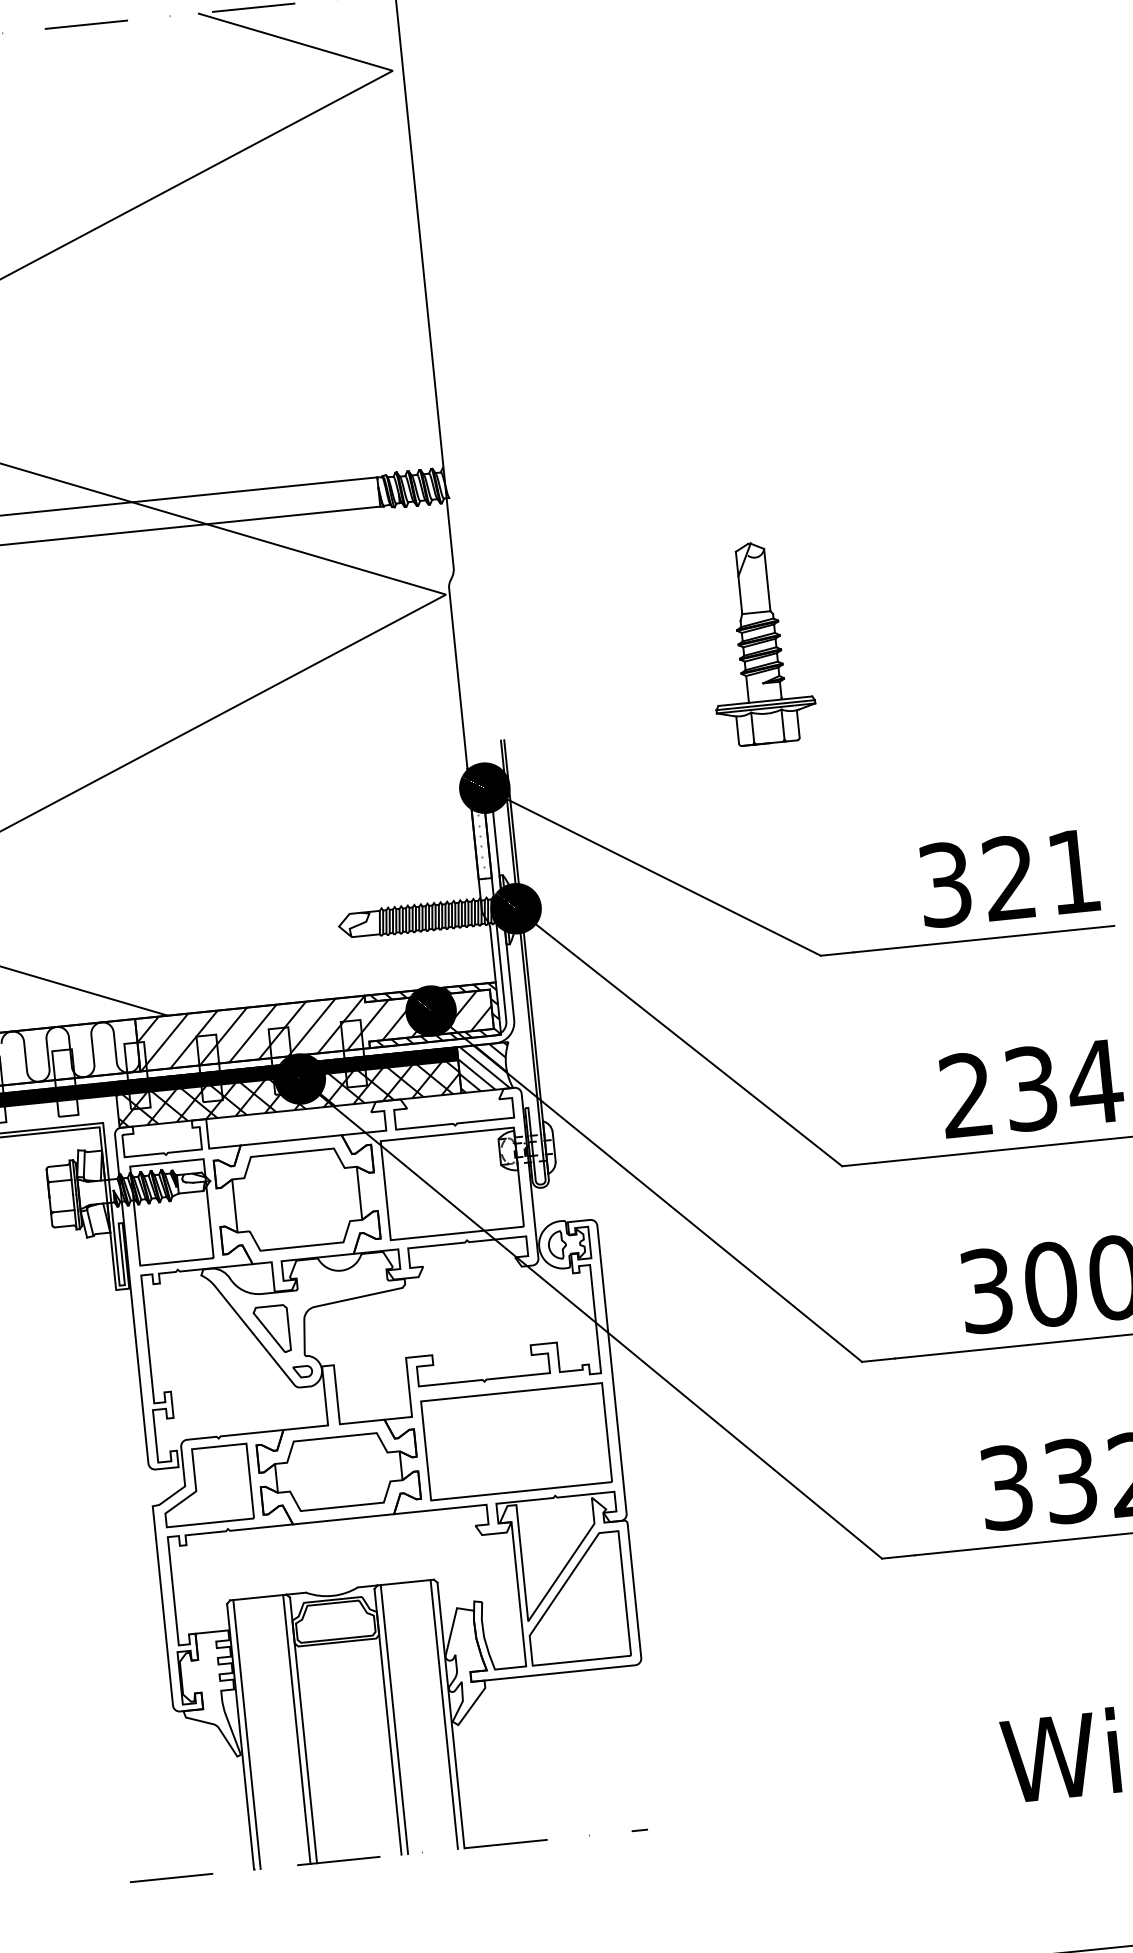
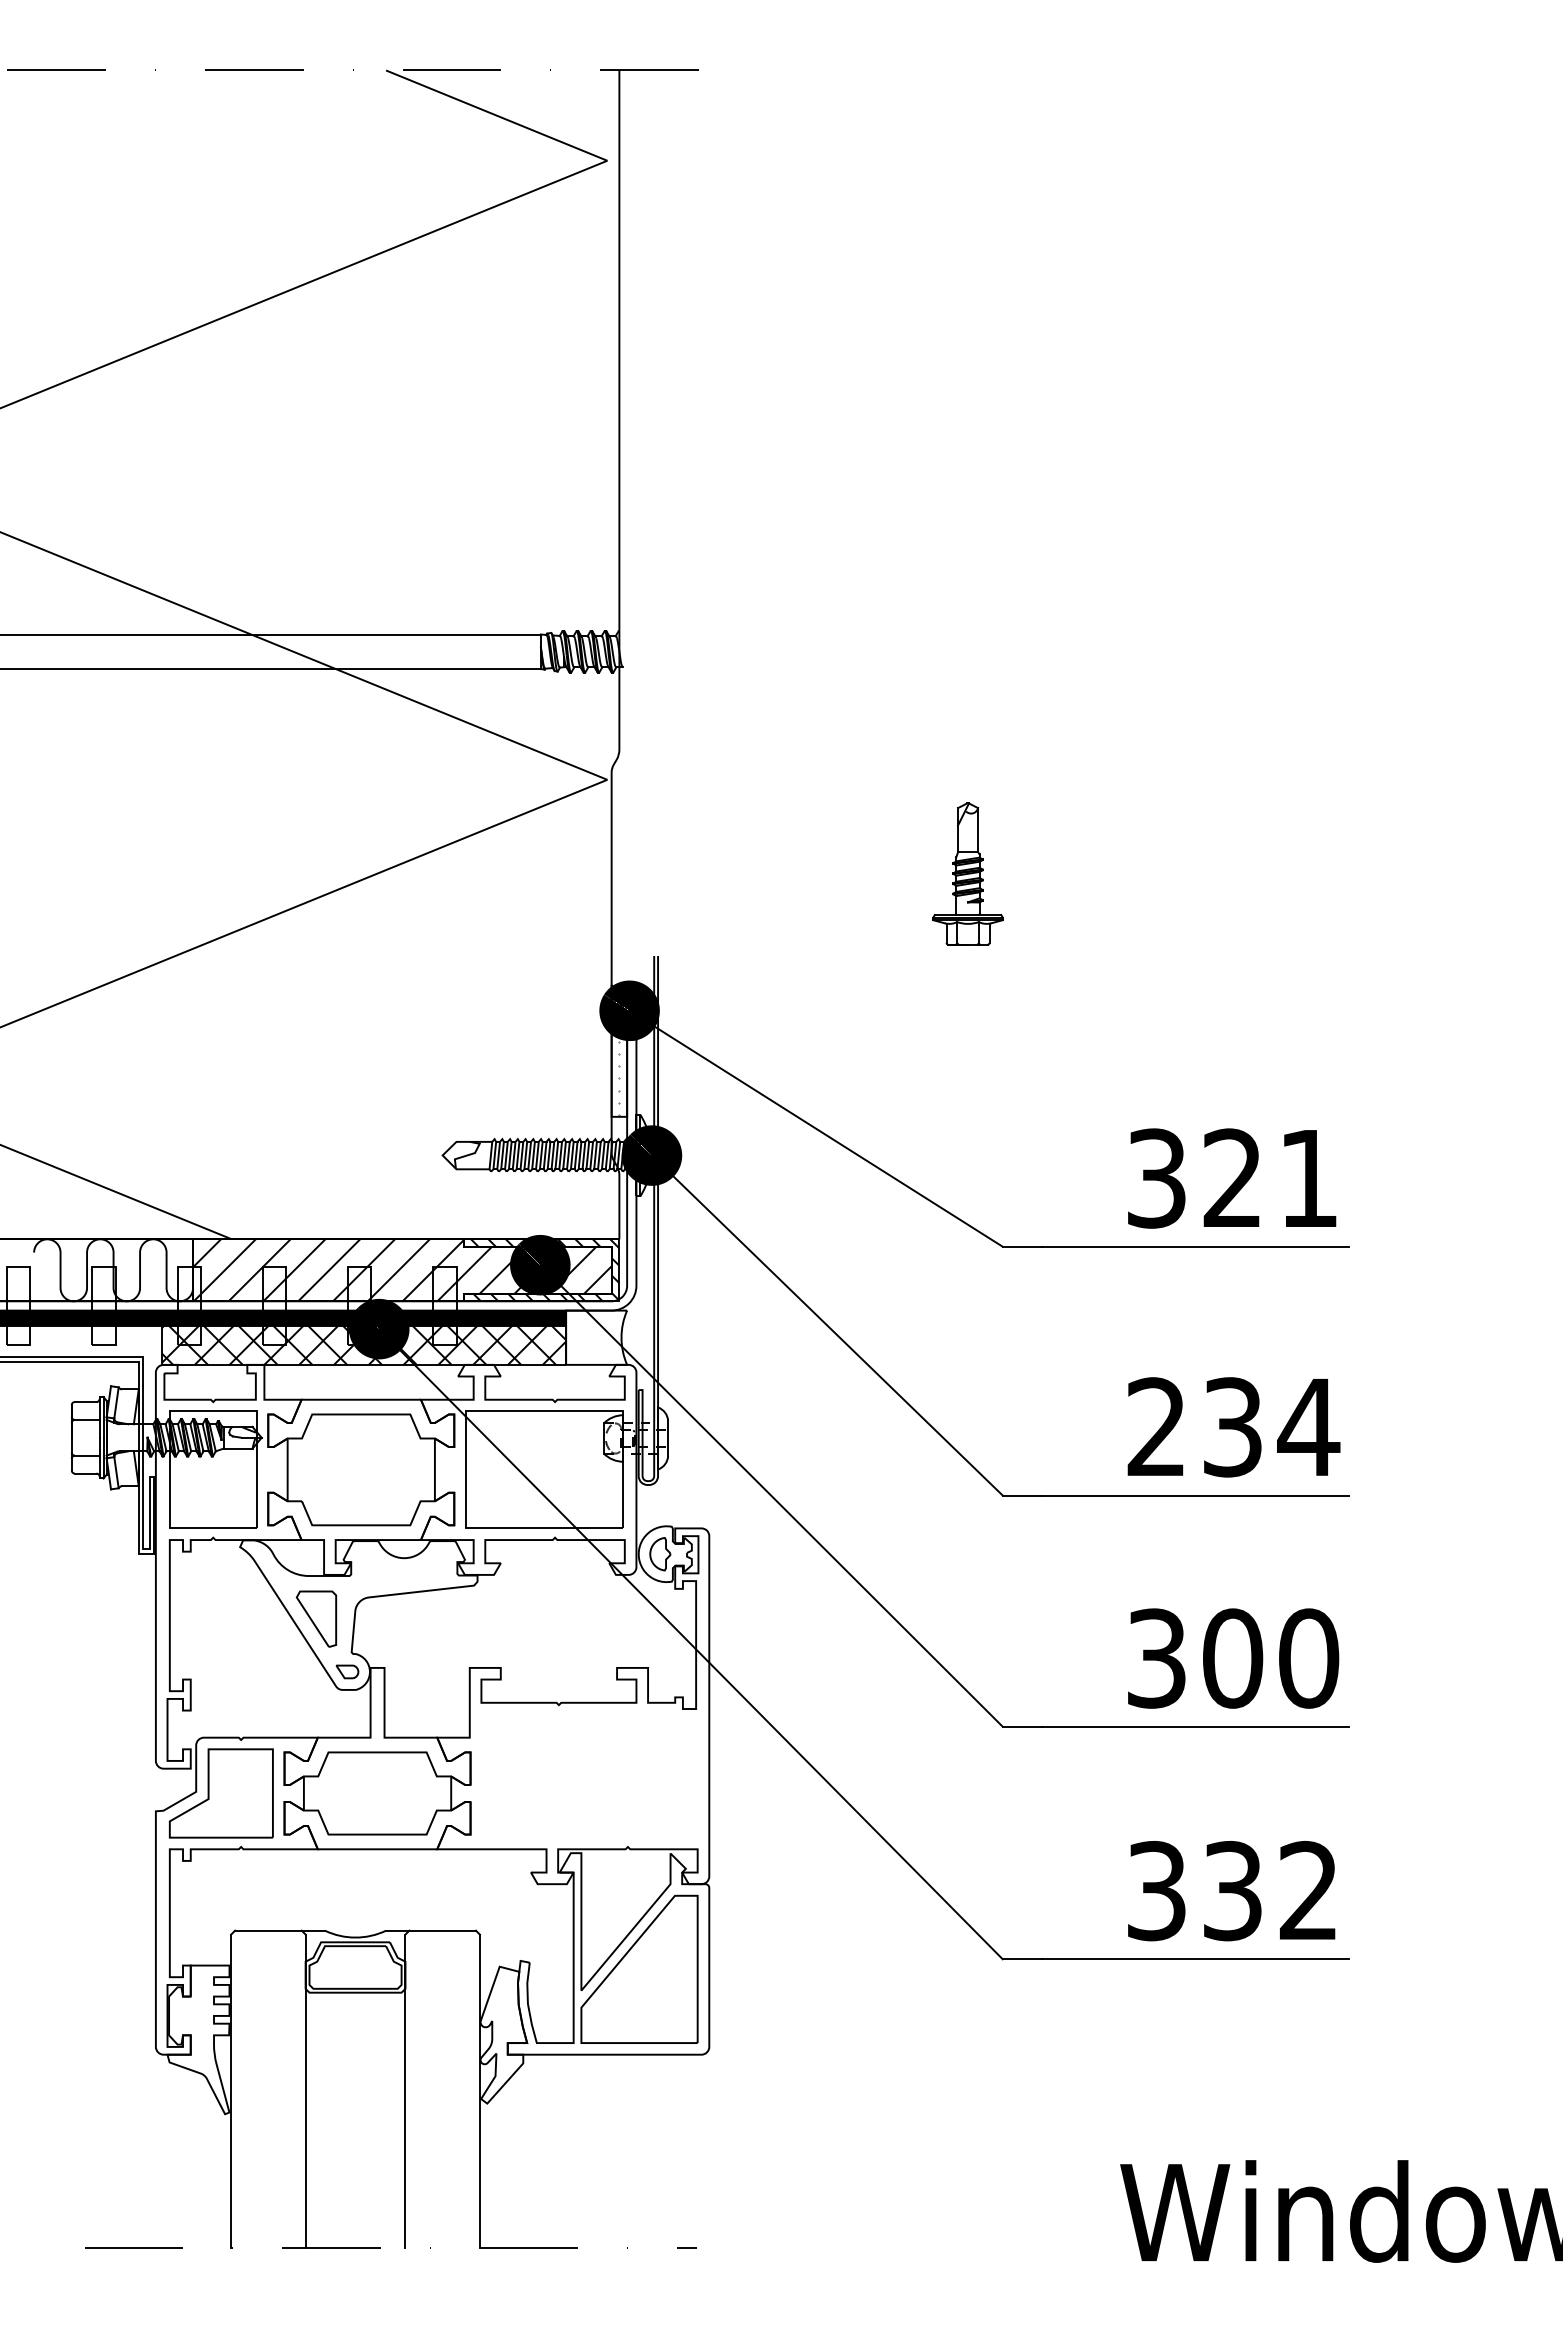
part: (758, 642) -> (967, 873), size x0.6
hatch: (484, 1067) -> (595, 1337), removed
part: (516, 1442) -> (588, 1779), removed
line: (444, 1714) -> (472, 2089), removed
line: (394, 1719) -> (413, 2089), removed
line: (296, 1729) -> (297, 2089), removed
line: (246, 1734) -> (238, 2089), removed

